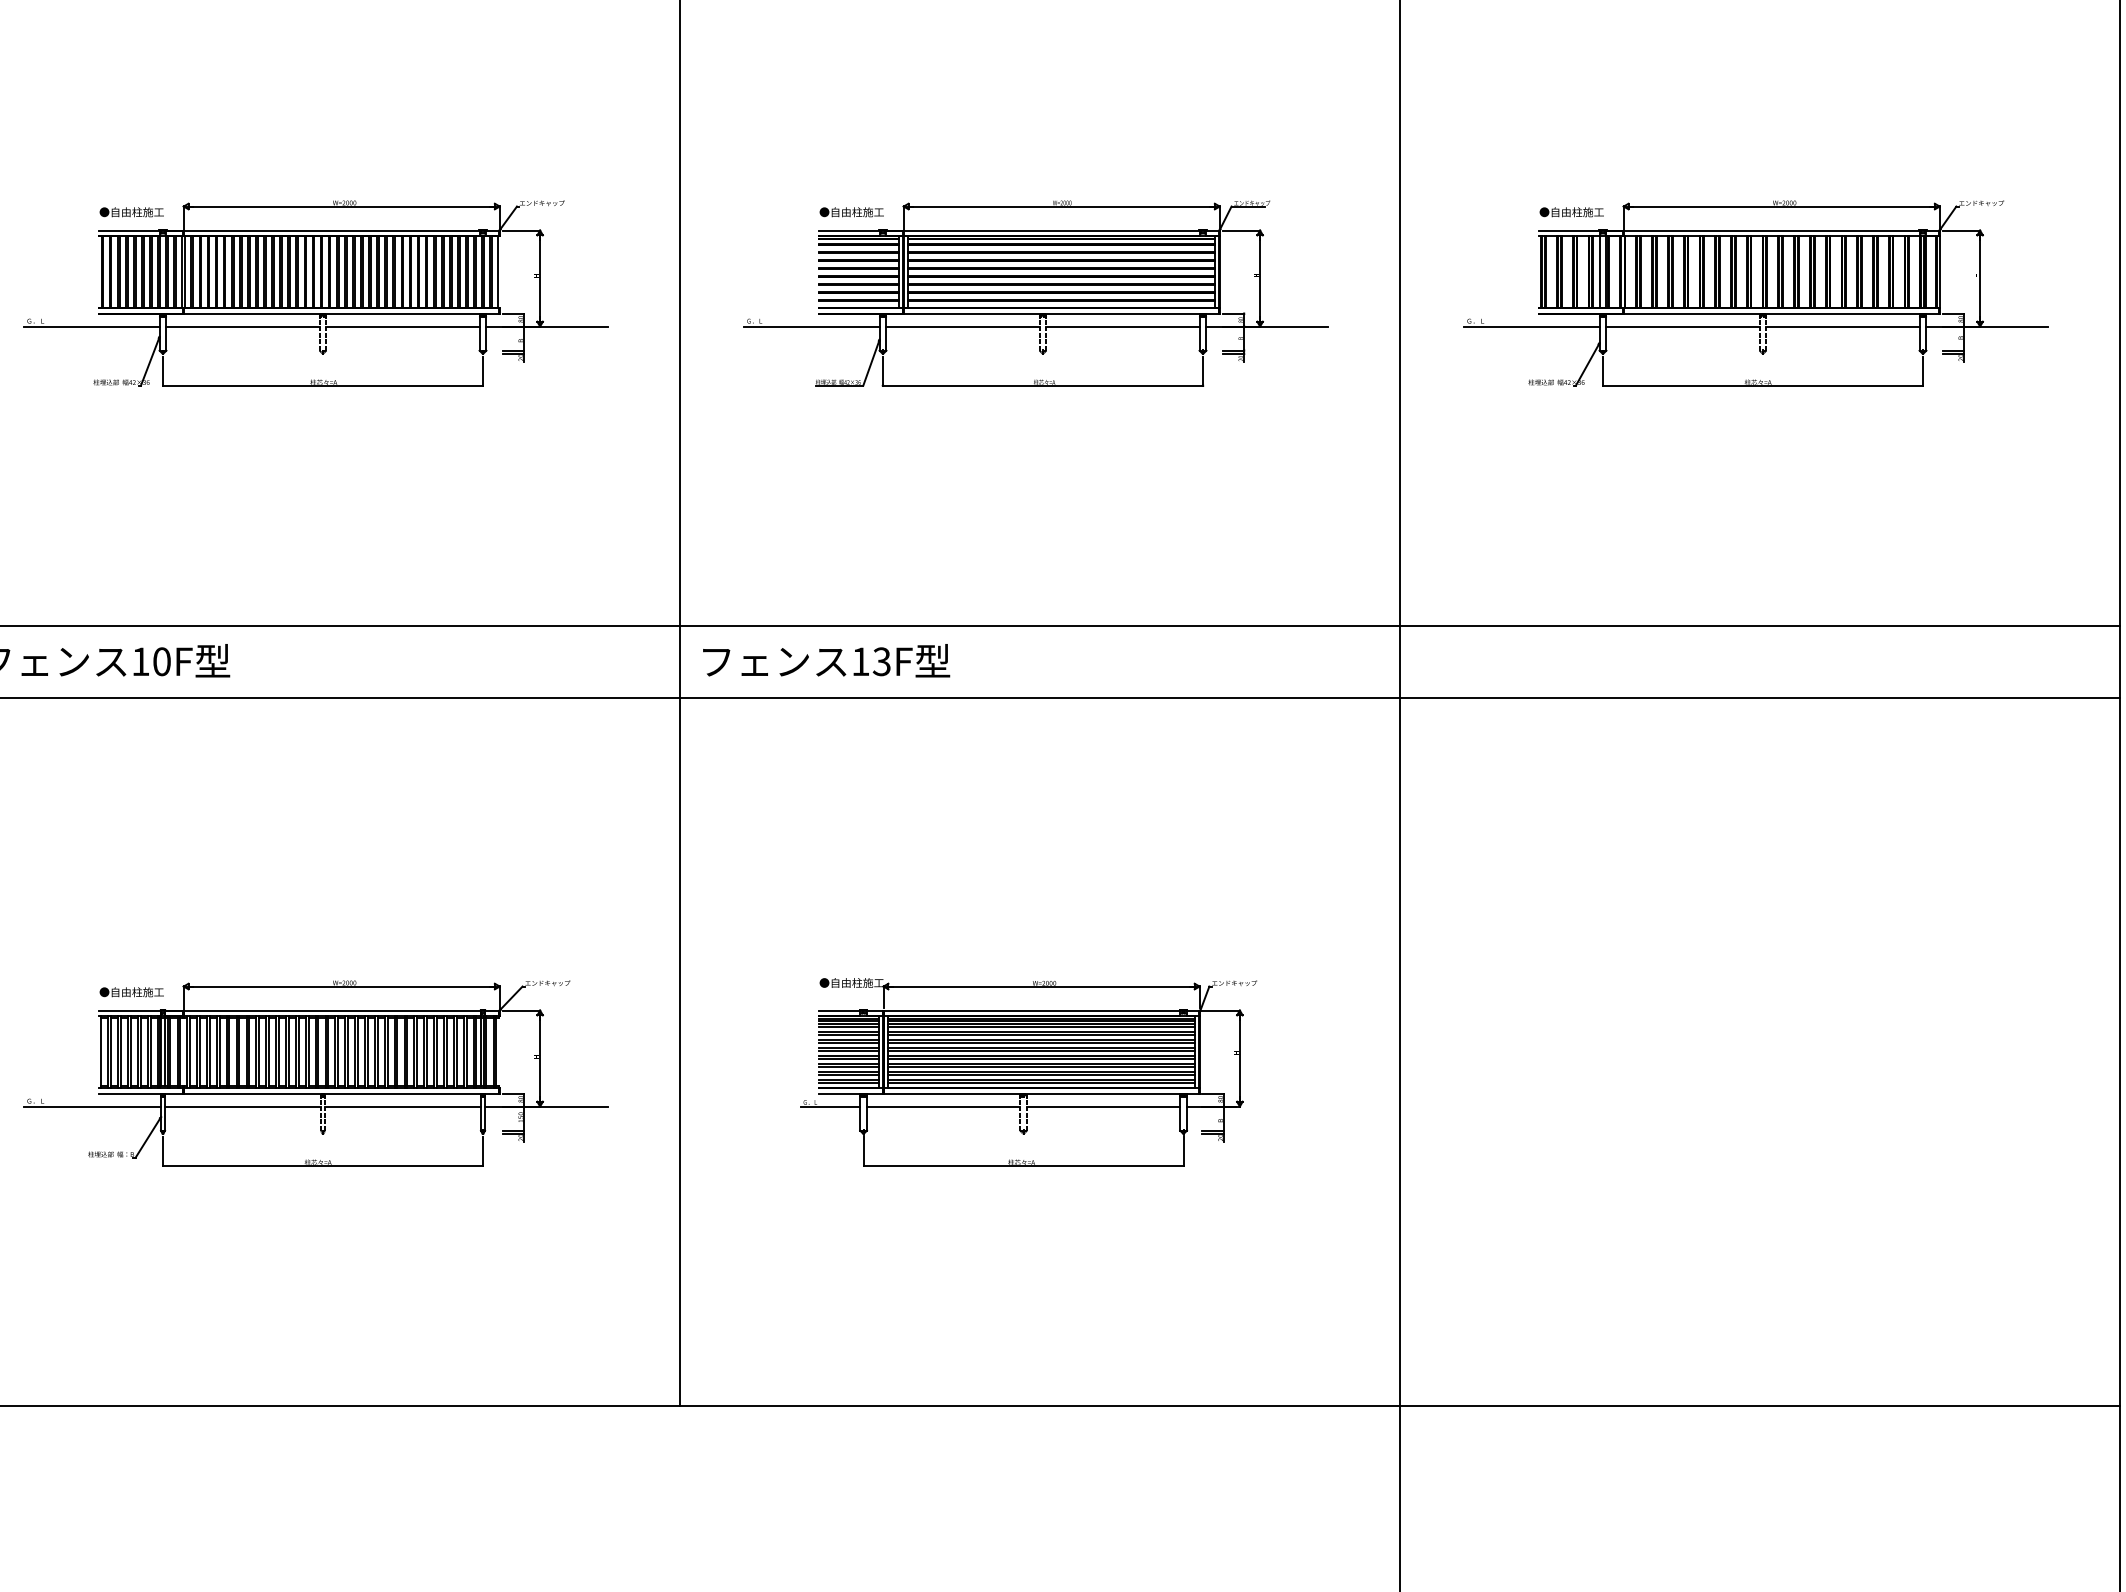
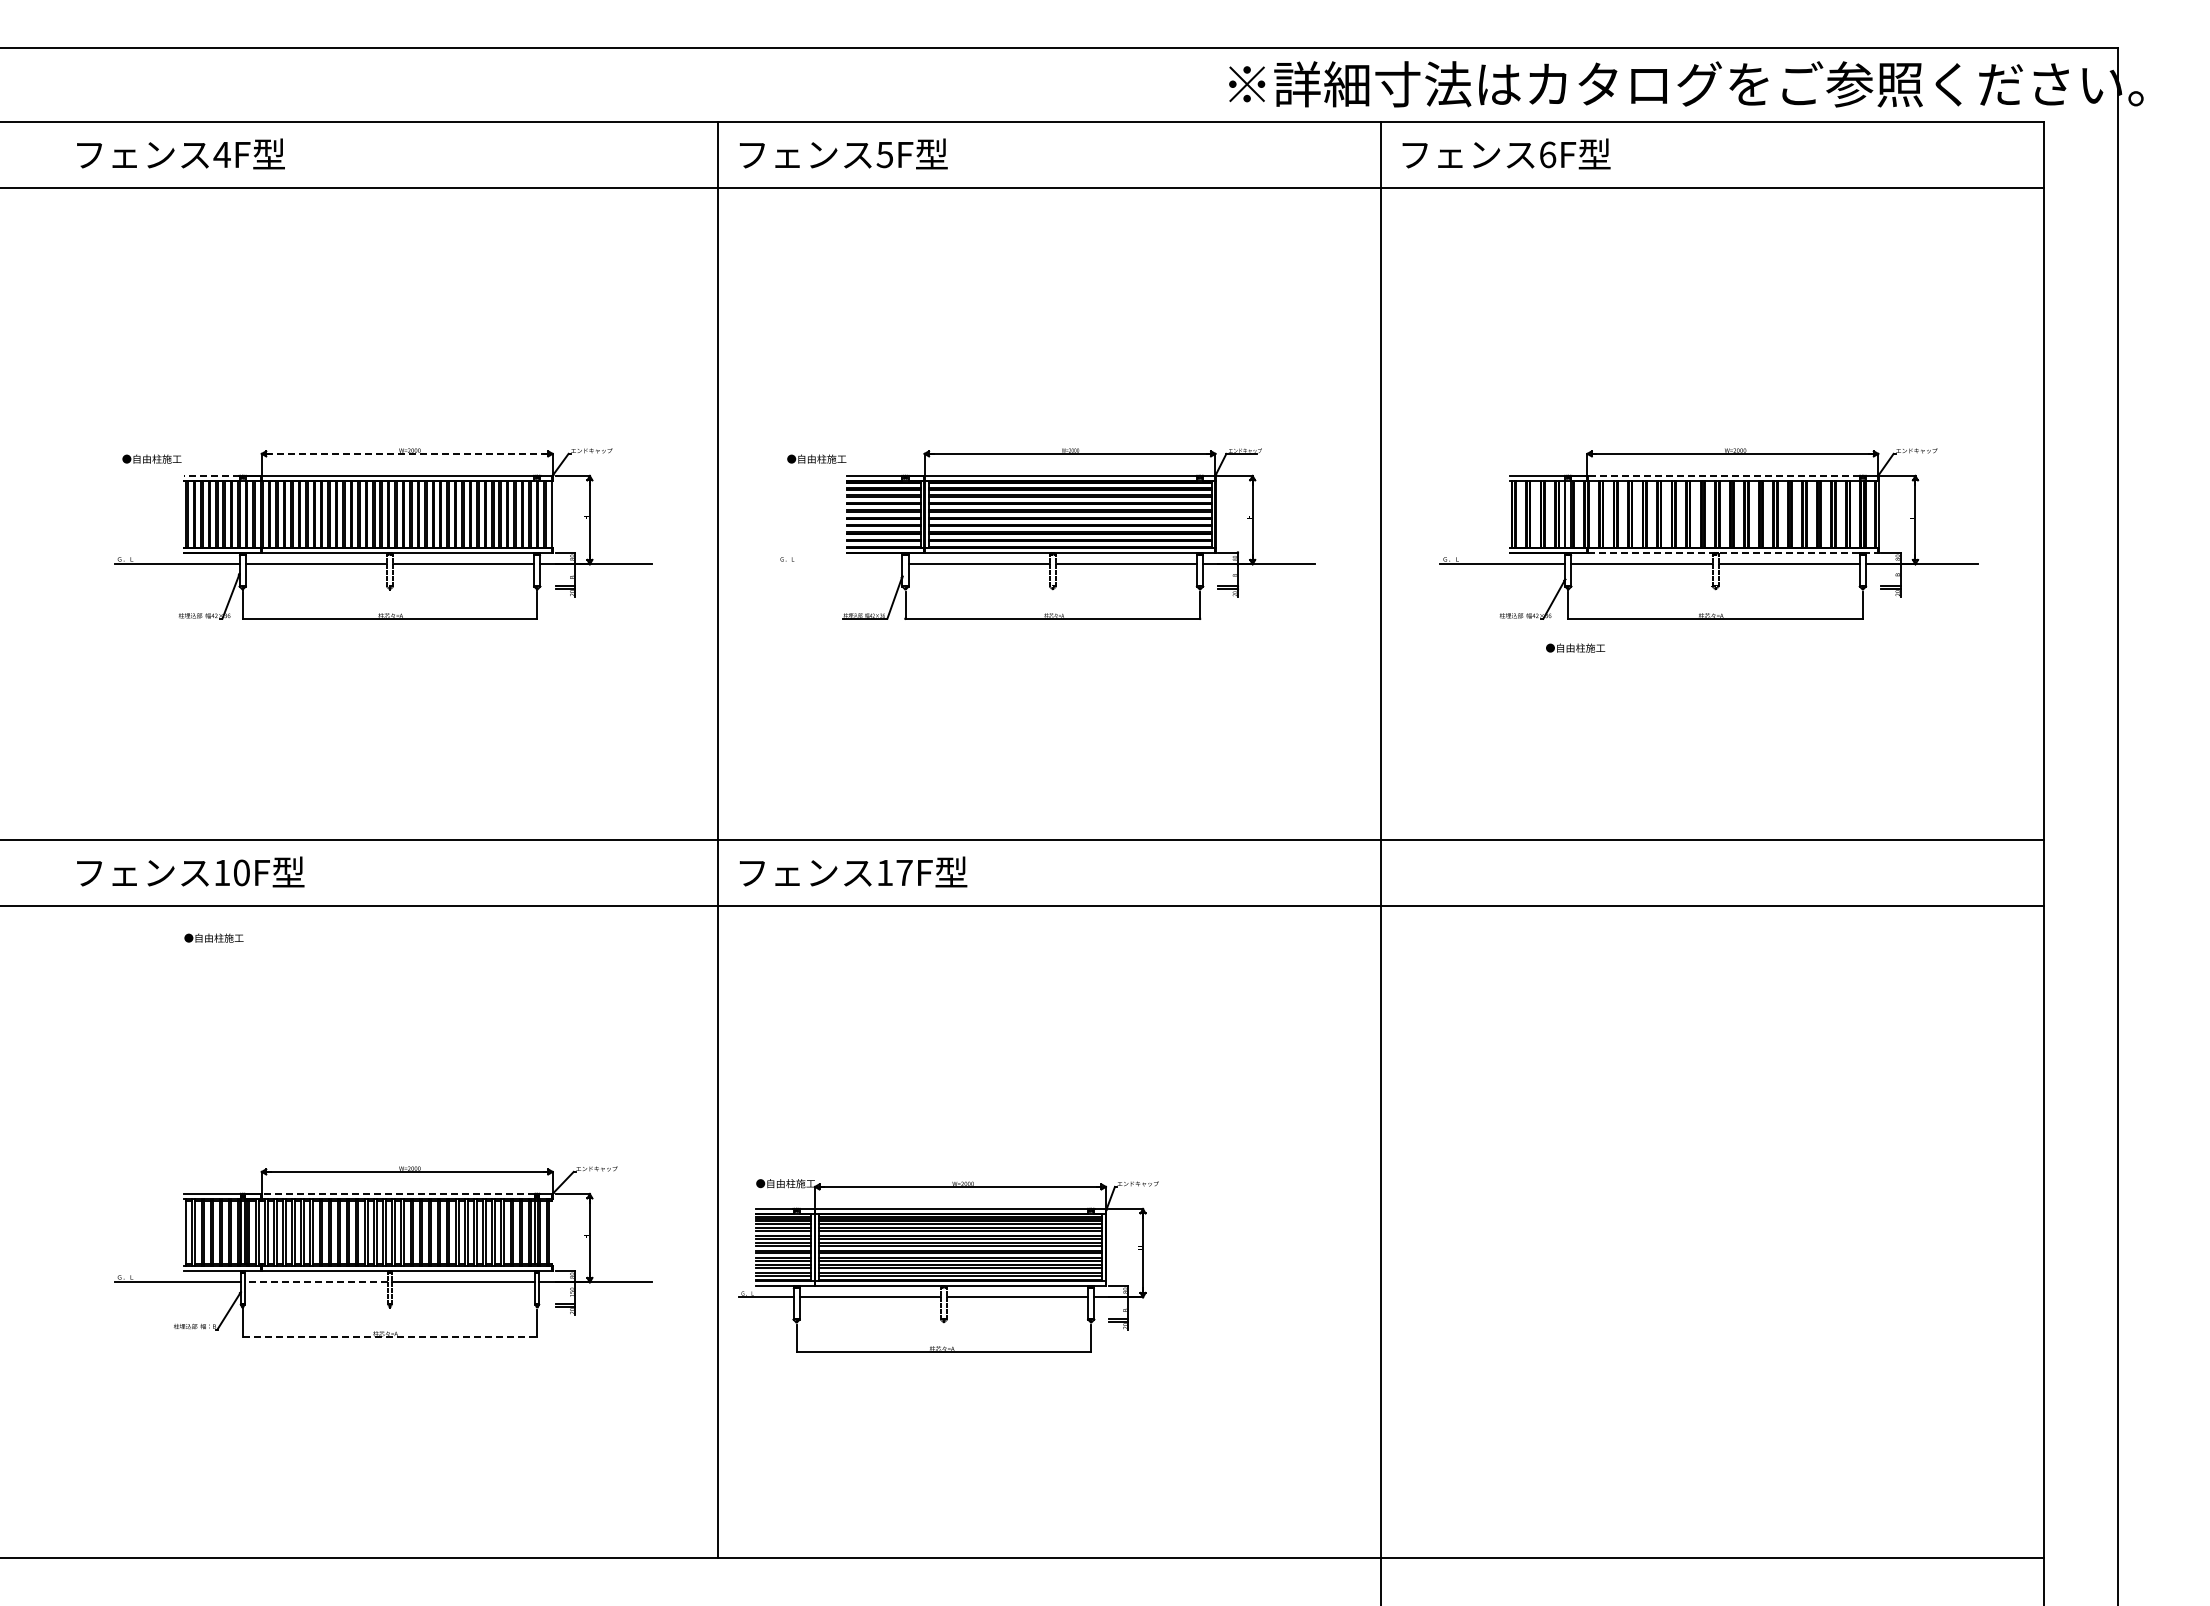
line: (340, 206) -> (406, 453), solid -> dashed
text: (131, 211) -> (151, 458), moved
text: (851, 211) -> (816, 458), moved
text: (1571, 211) -> (1575, 647), moved
line: (129, 230) -> (211, 475), solid -> dashed
line: (1771, 230) -> (1723, 475), solid -> dashed
line: (1782, 313) -> (1733, 552), solid -> dashed
line: (811, 326) -> (839, 564), removed
text: (881, 661) -> (904, 872), 13F -> 17F
text: (131, 991) -> (213, 937), moved
line: (332, 1011) -> (398, 1194), solid -> dashed
part: (1028, 1071) -> (948, 1265), moved
line: (243, 1106) -> (316, 1282), solid -> dashed
line: (323, 1165) -> (390, 1336), solid -> dashed

